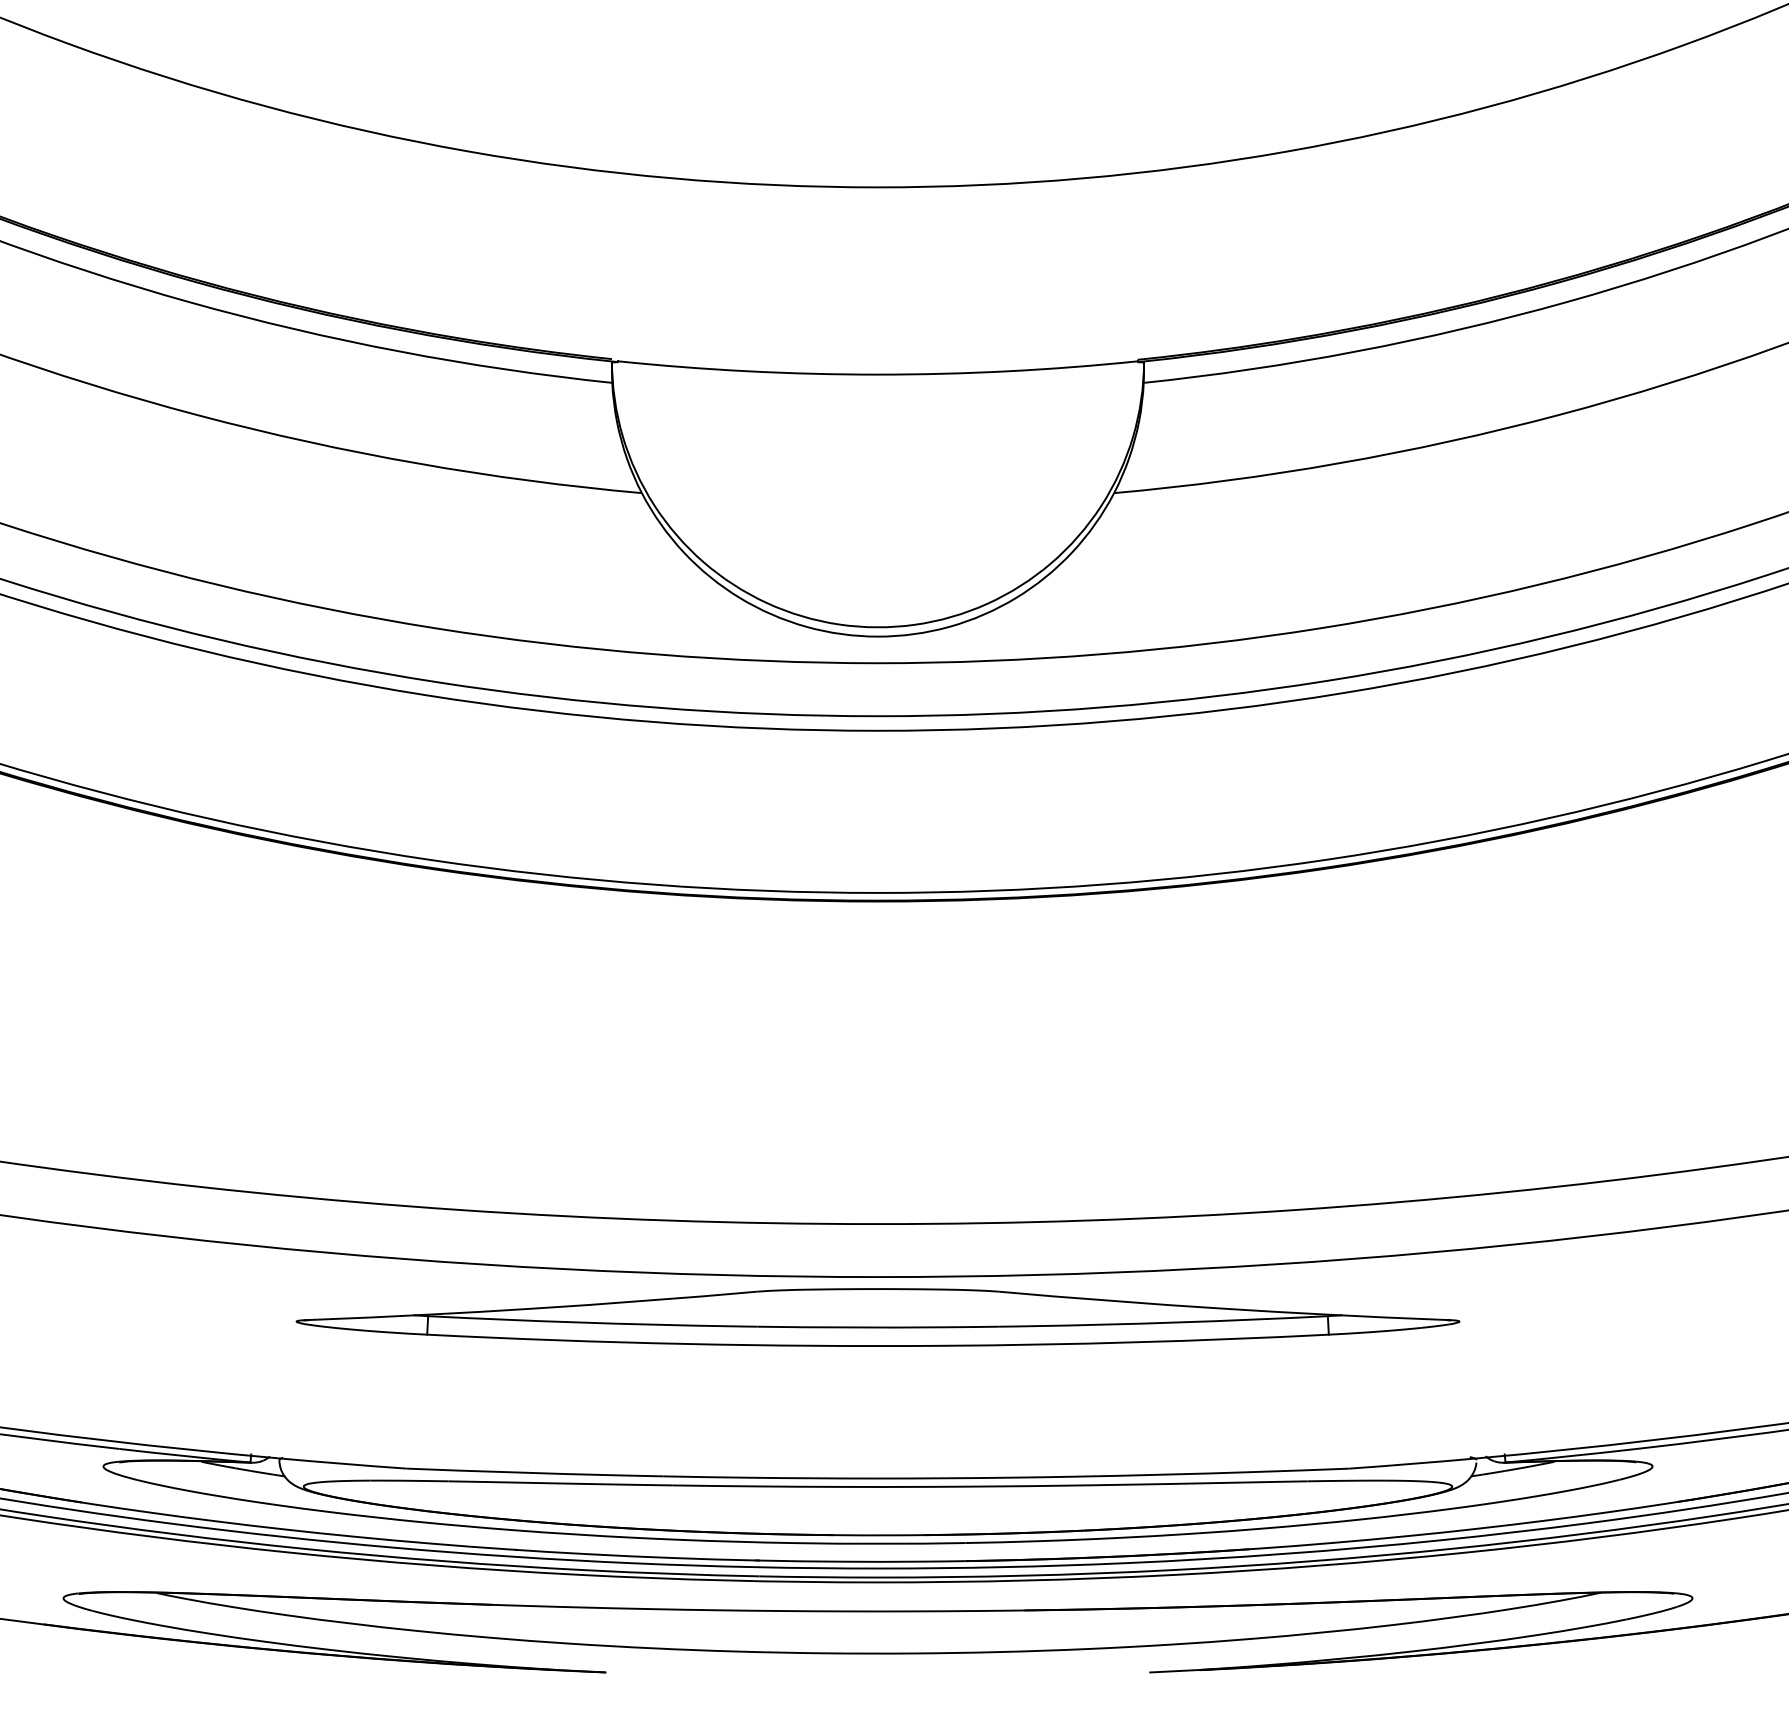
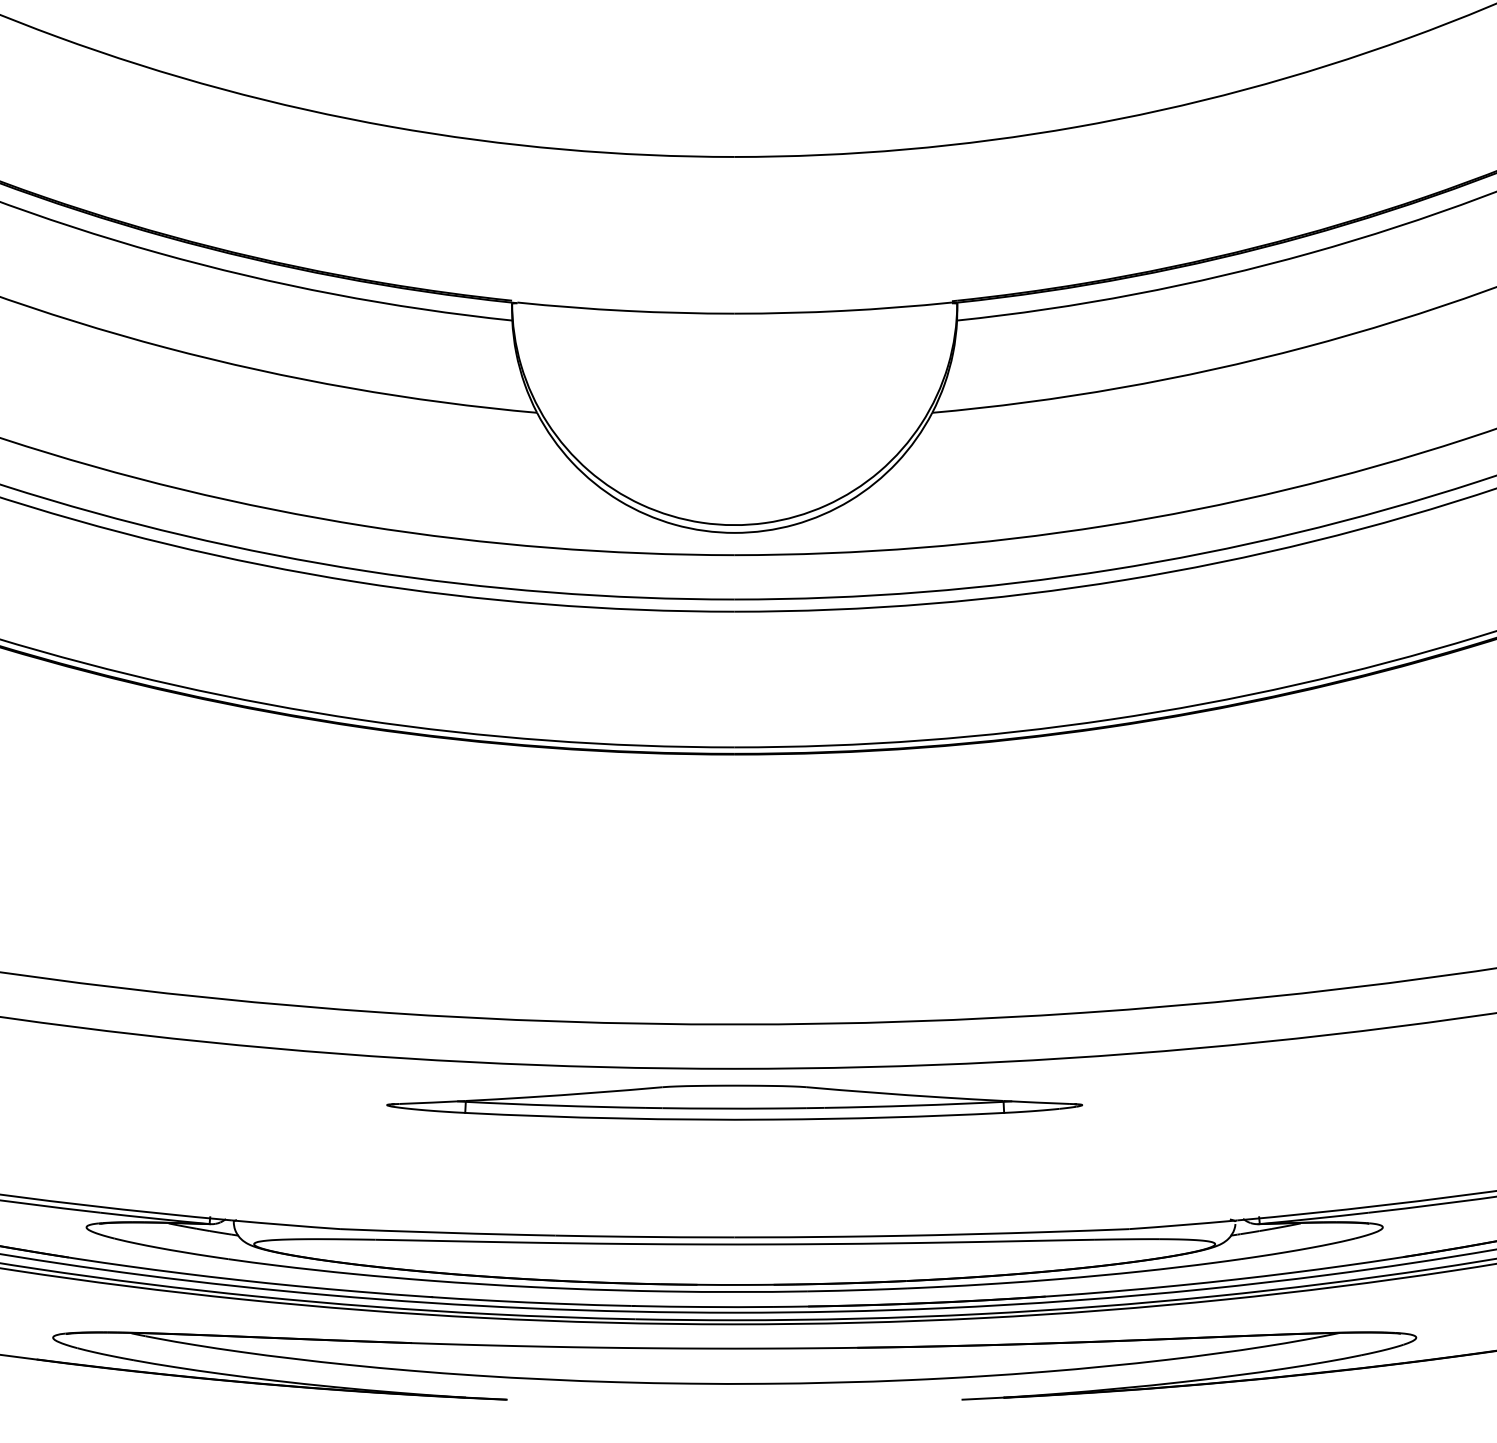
part: (877, 1317) -> (734, 1102), size x0.71

